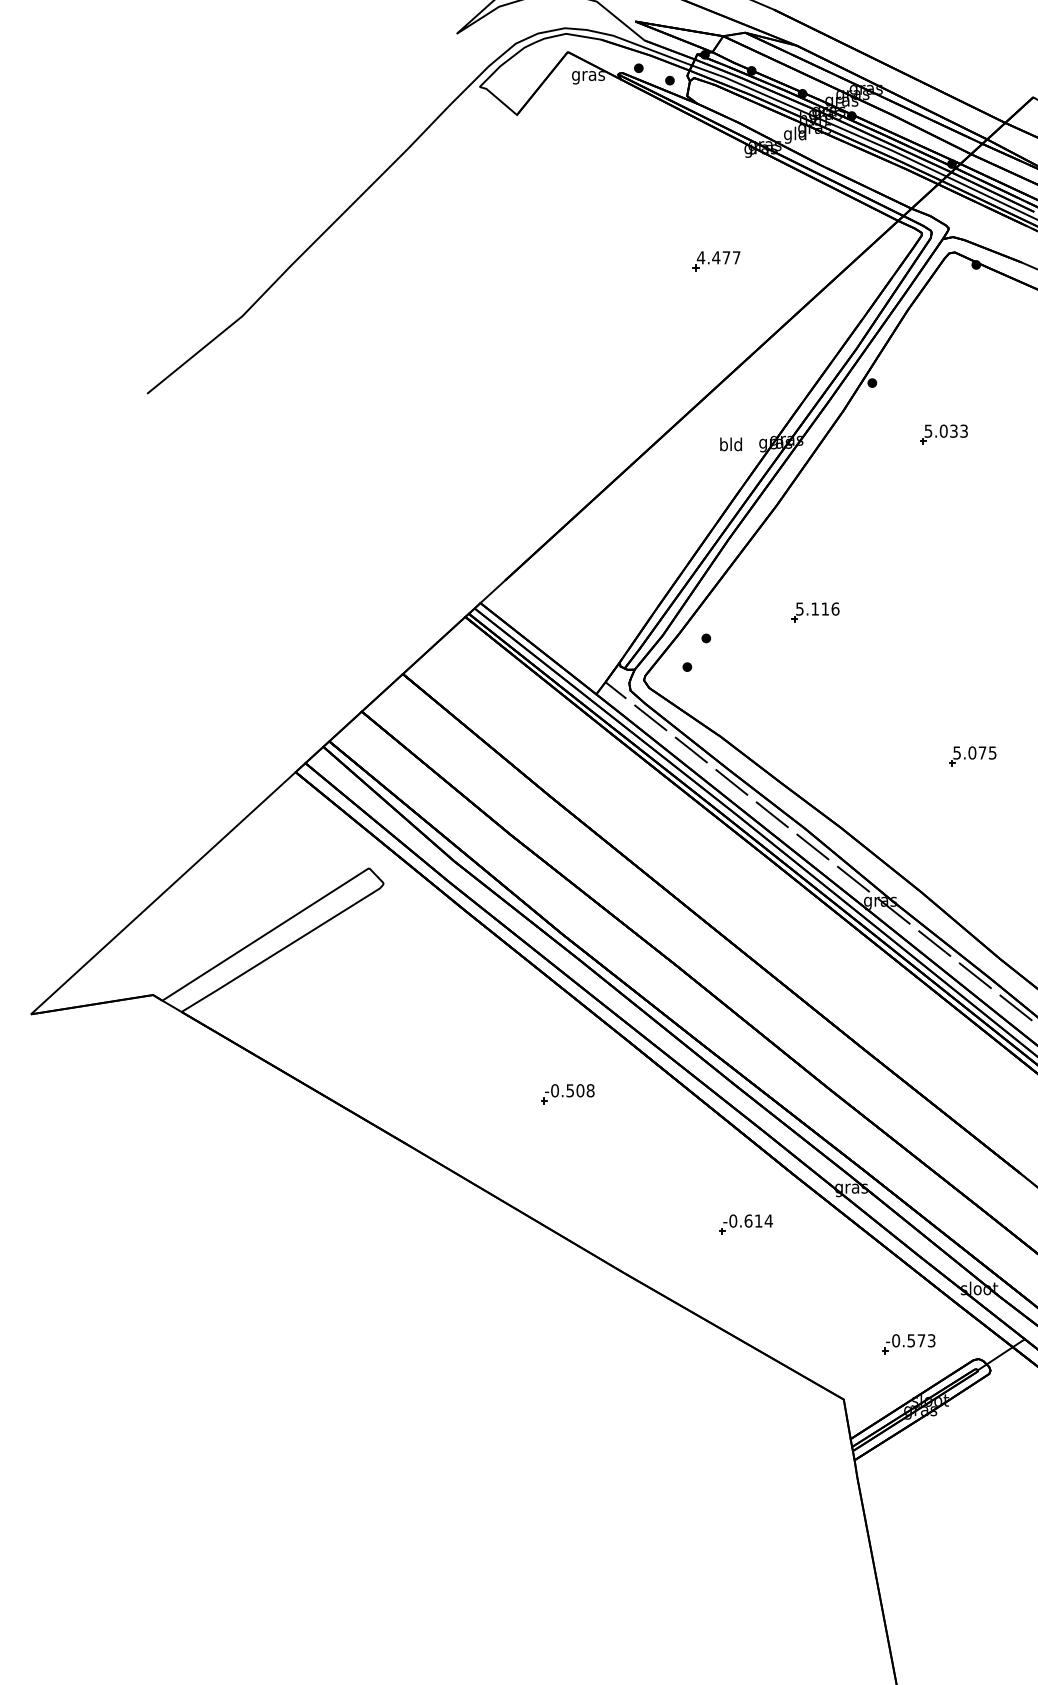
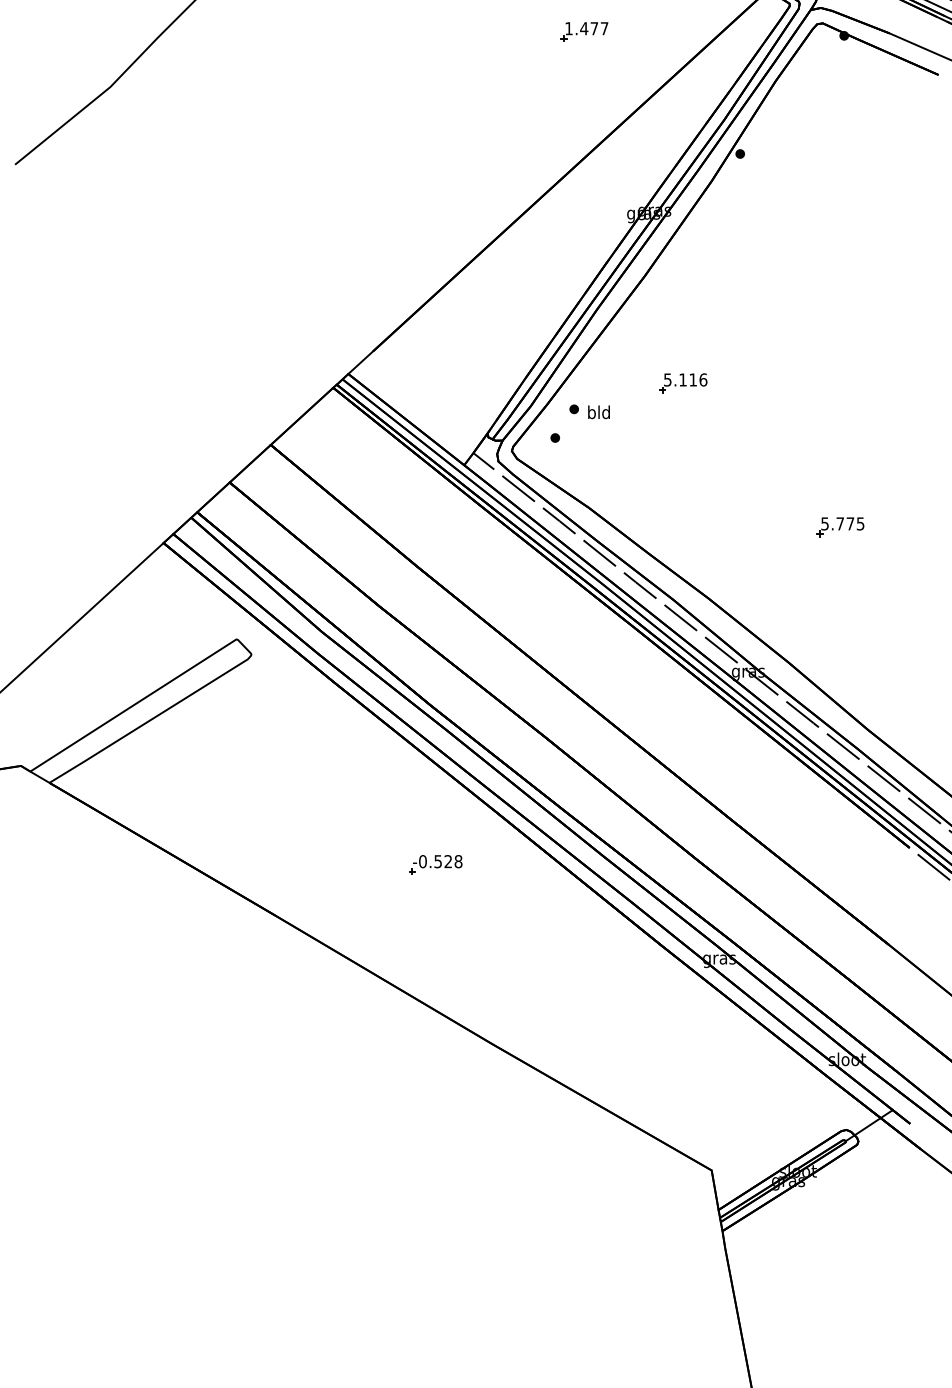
text: (700, 257) -> (568, 28), 4.477 -> 1.477
part: (943, 434) -> (811, 205), removed
text: (730, 444) -> (598, 412), moved
text: (972, 752) -> (840, 523), 5.075 -> 5.775
text: (580, 1090) -> (448, 861), -0.508 -> -0.528
part: (745, 1224) -> (613, 995), removed
part: (908, 1344) -> (776, 1115), removed

